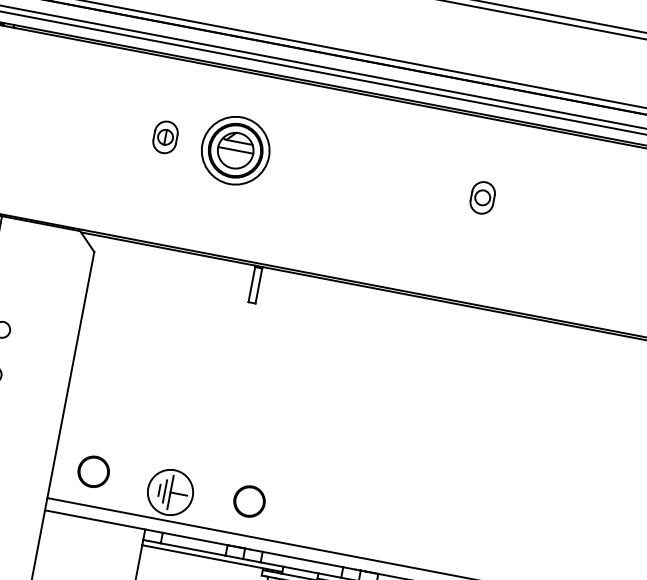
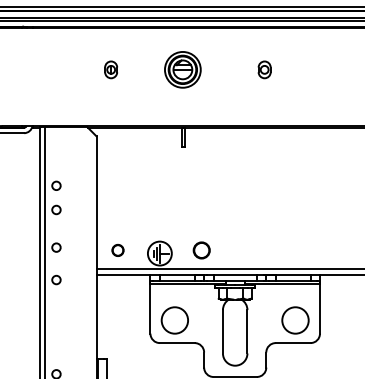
part: (164, 136) -> (110, 69), moved
part: (235, 149) -> (182, 69), moved
part: (482, 197) -> (264, 69), moved
circle: (92, 471) -> (117, 250), size x0.7

